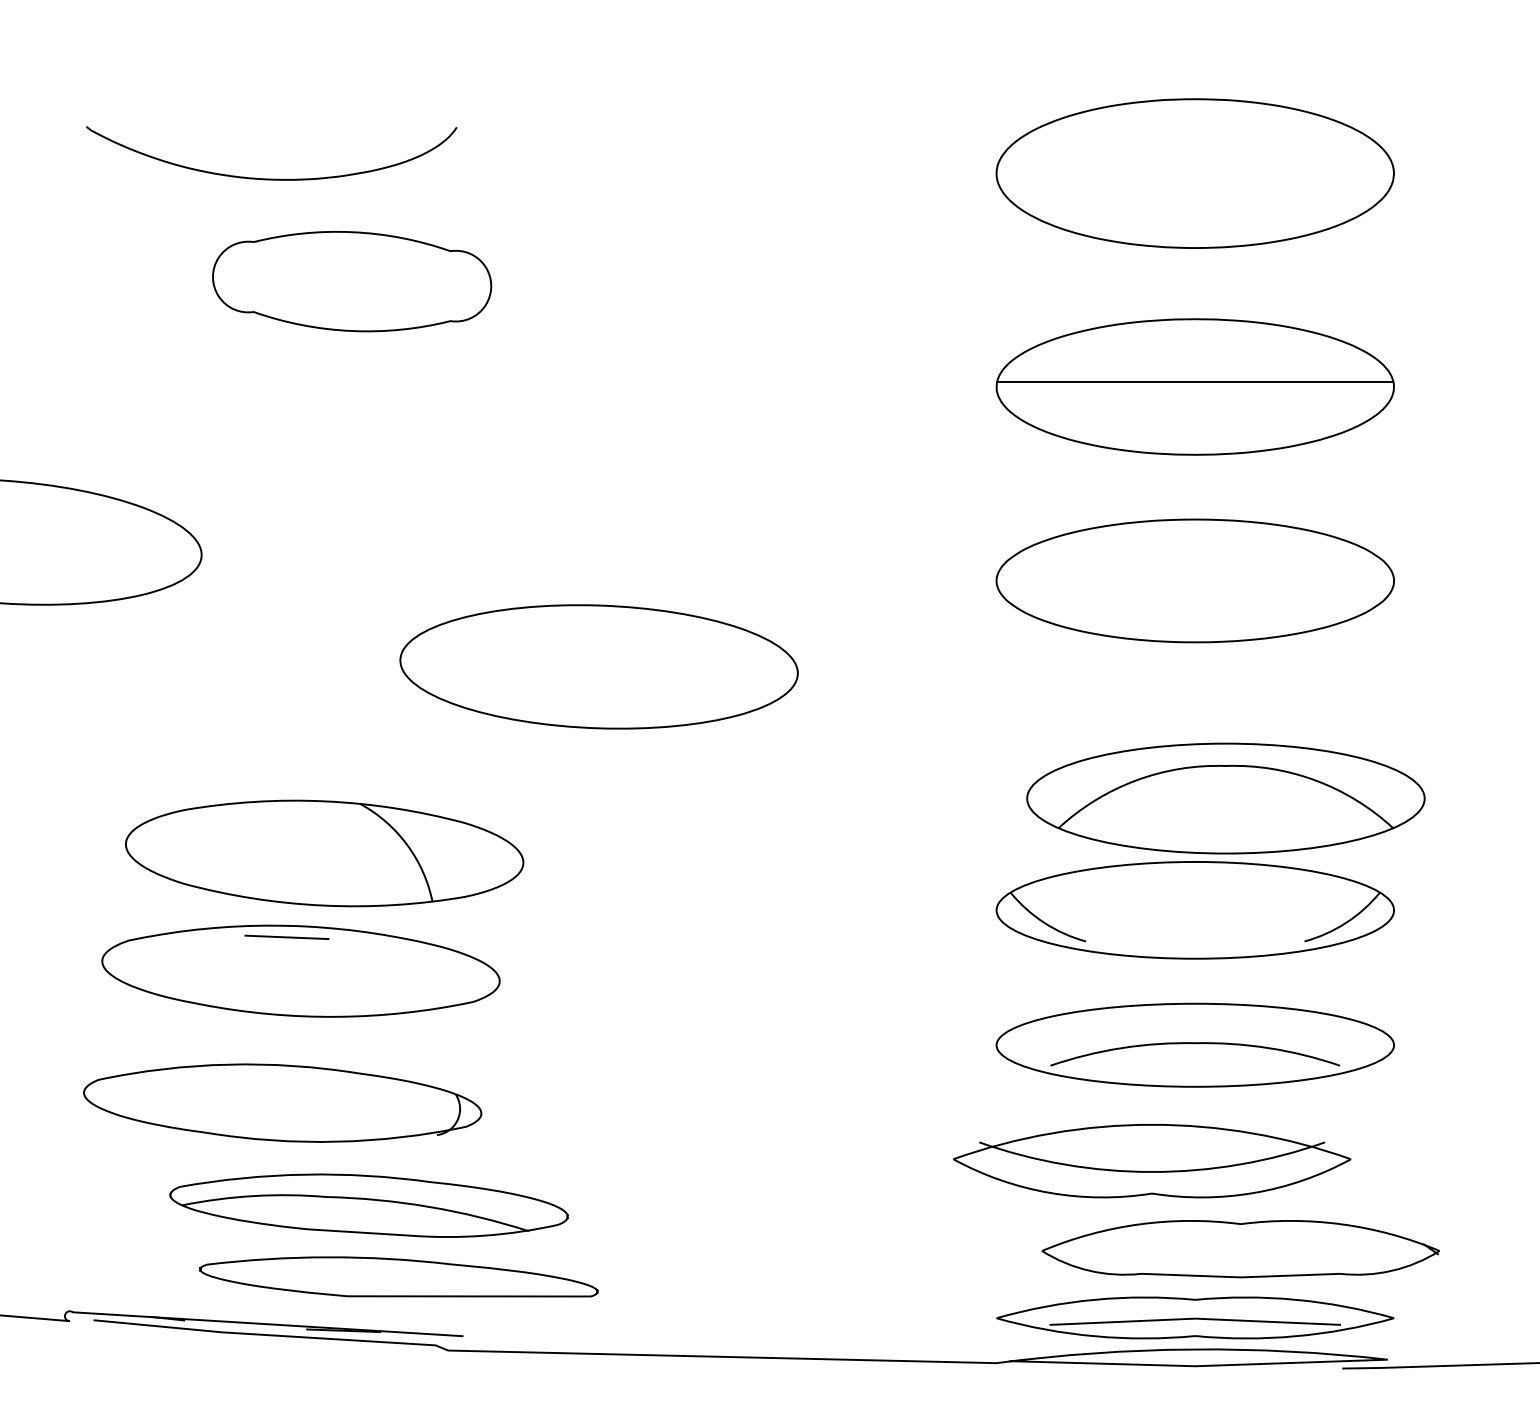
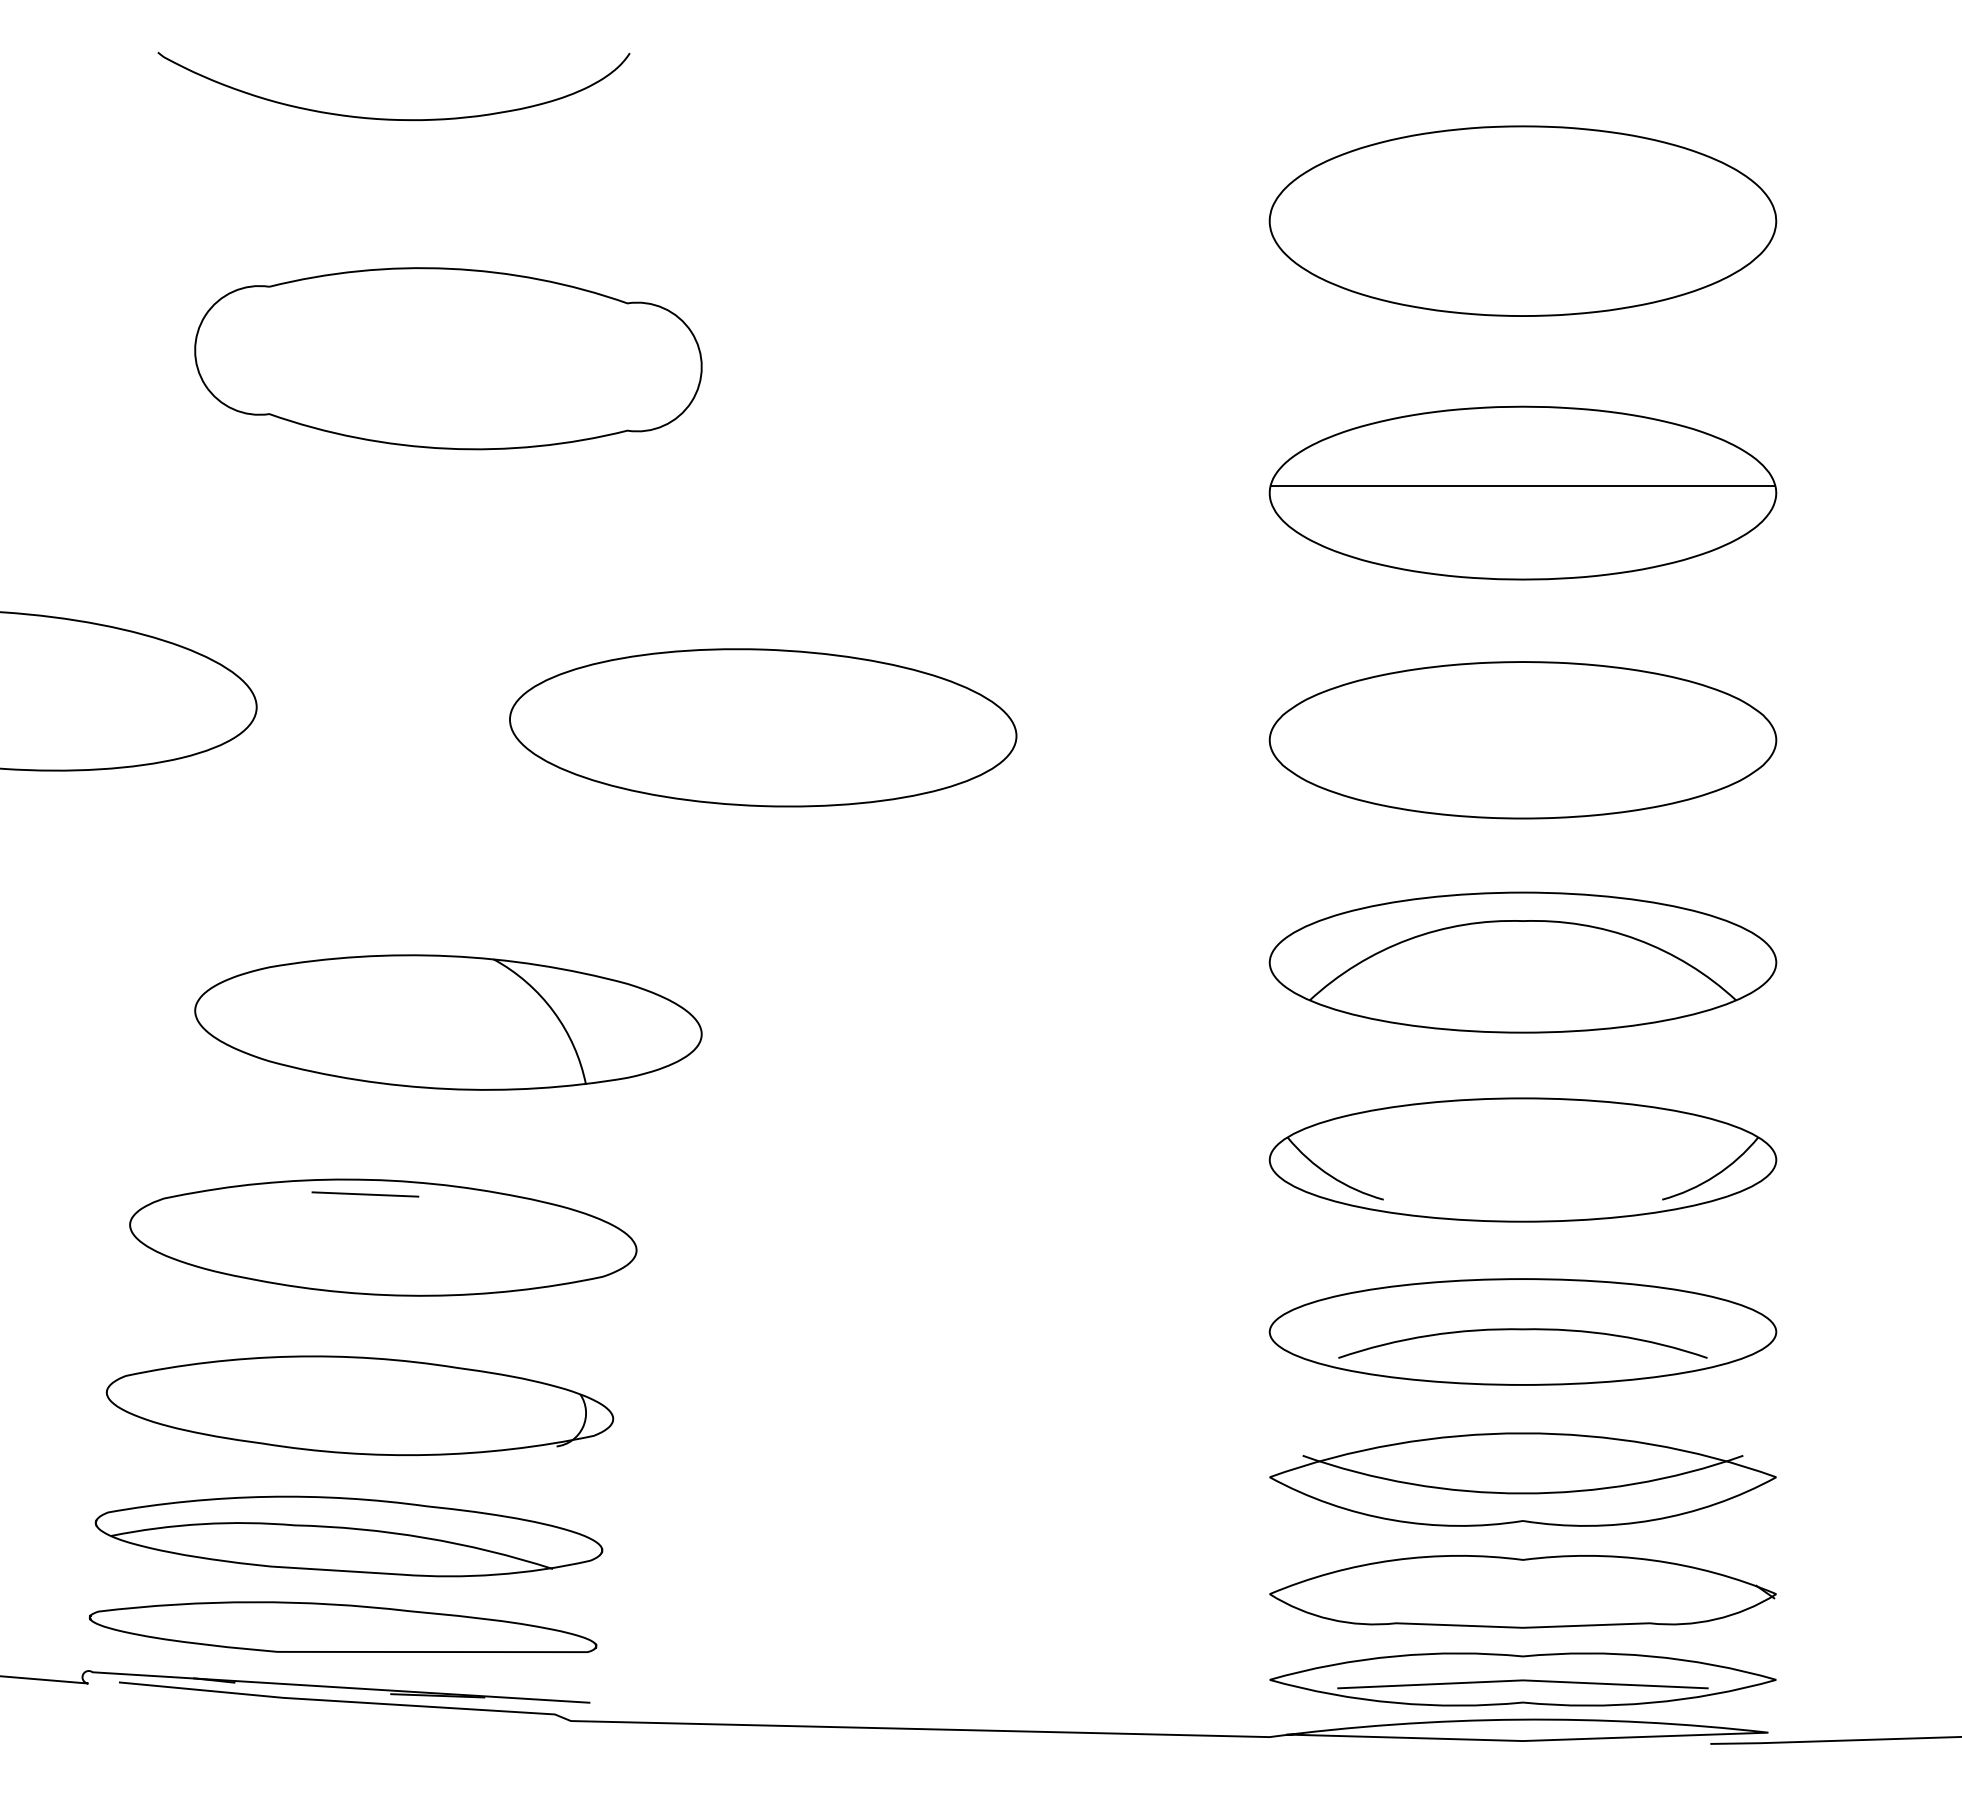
curve: (271, 178) -> (393, 118), moved
part: (352, 281) -> (448, 358), size x1.43
part: (599, 666) -> (763, 727), moved
part: (1225, 798) -> (1522, 962), moved
part: (324, 853) -> (448, 1022), moved
part: (1151, 1161) -> (1522, 1479), moved
part: (368, 1205) -> (348, 1536), moved
part: (1240, 1248) -> (1522, 1591), moved
part: (398, 1276) -> (342, 1626), moved

